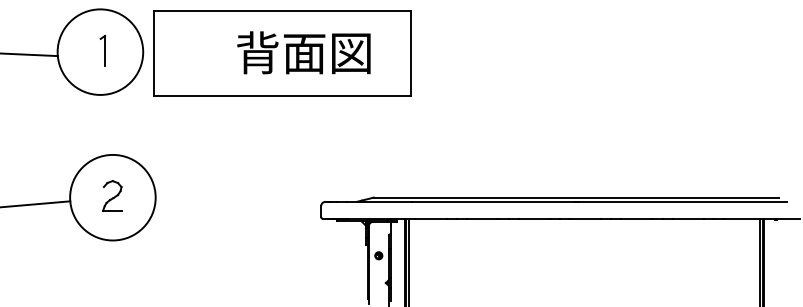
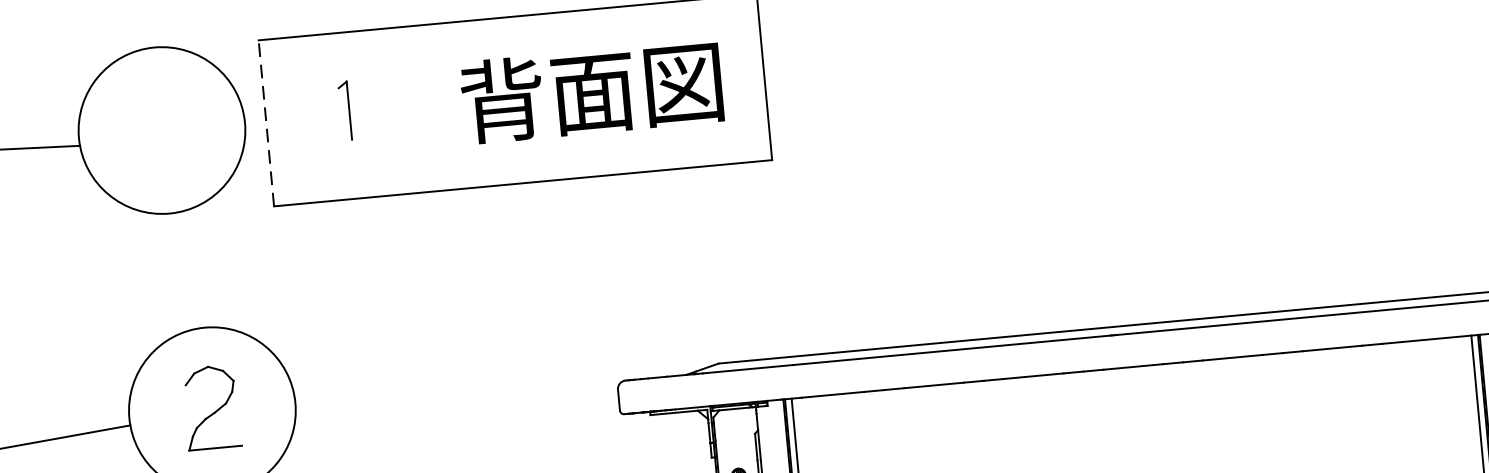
part: (102, 50) -> (344, 110), moved
text: (303, 52) -> (591, 91), moved
line: (154, 53) -> (267, 123), solid -> dashed
part: (112, 195) -> (211, 406), size x1.4

